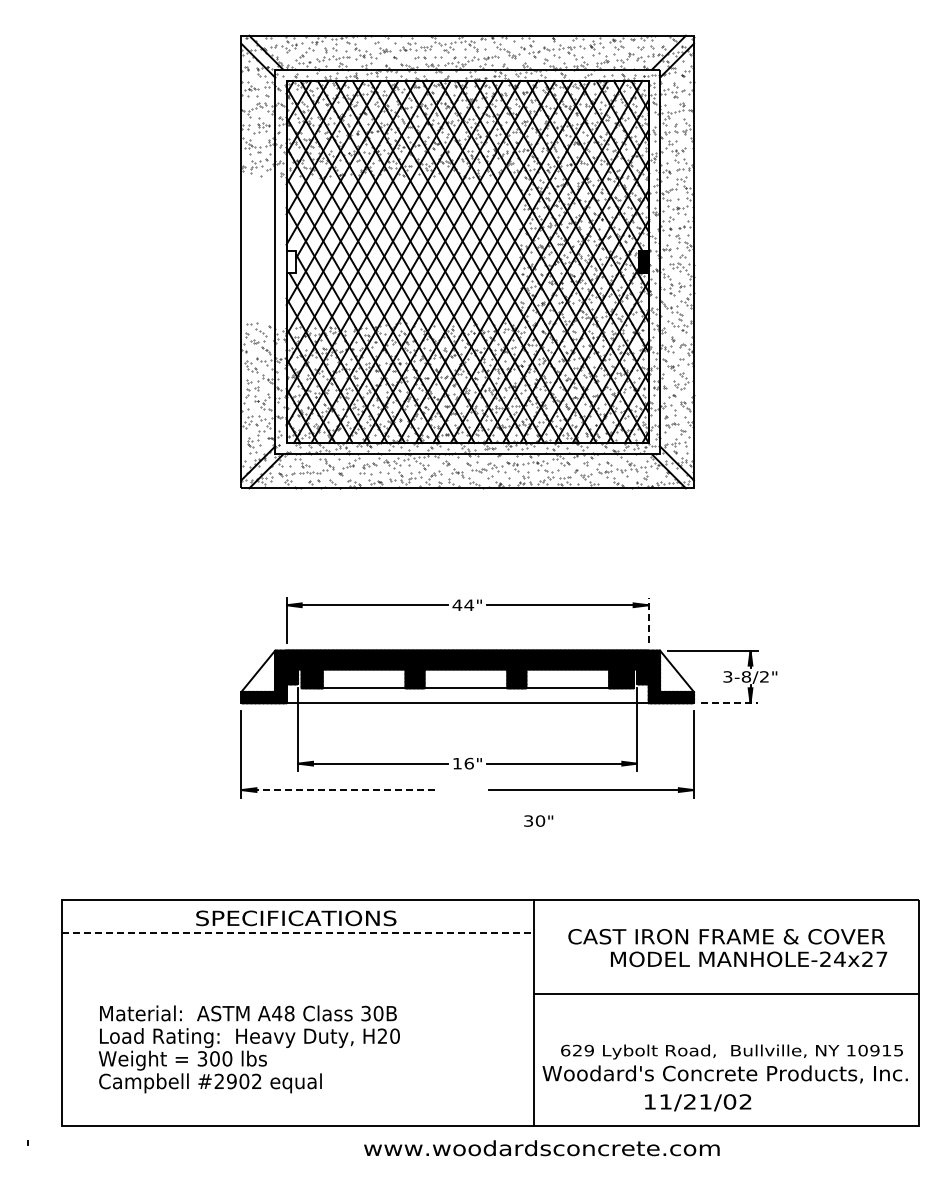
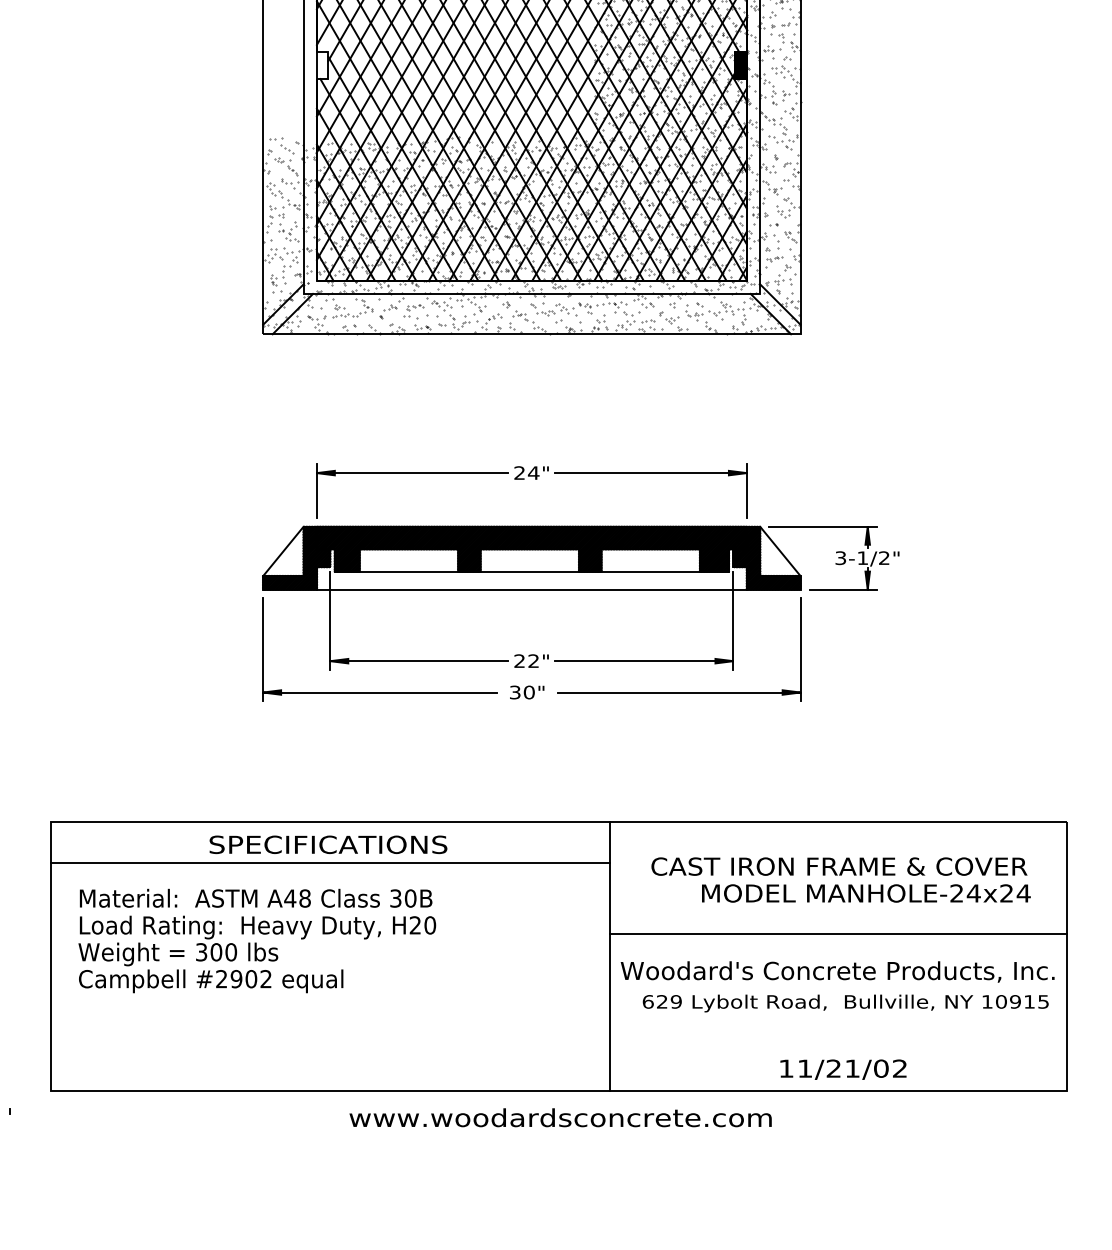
text: (457, 604) -> (519, 472), 44" -> 24"
line: (648, 620) -> (746, 491), dashed -> solid
text: (746, 676) -> (862, 557), 3-8/2" -> 3-1/2"
line: (730, 703) -> (843, 589), dashed -> solid
text: (463, 763) -> (526, 660), 16" -> 22"
line: (340, 790) -> (380, 693), dashed -> solid
text: (538, 820) -> (526, 691), moved
line: (298, 933) -> (331, 862), dashed -> solid
text: (881, 958) -> (1023, 892), MANHOLE-24x27 -> MANHOLE-24x24
text: (248, 1049) -> (256, 941), moved
text: (724, 1074) -> (836, 972), moved
text: (698, 1102) -> (843, 1069), moved
text: (541, 1148) -> (560, 1118), moved

